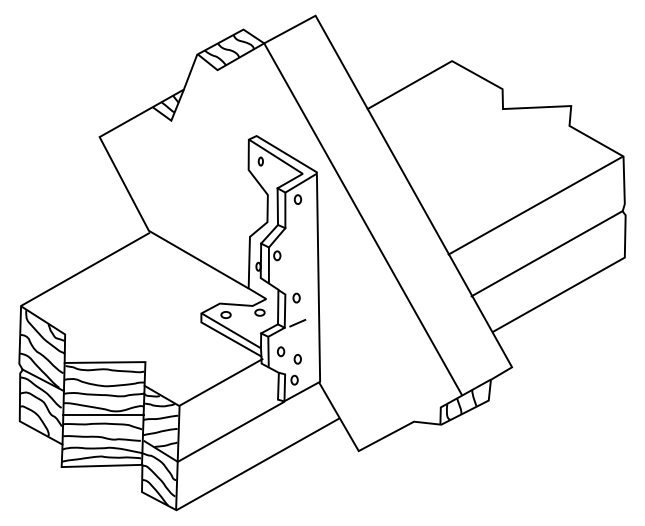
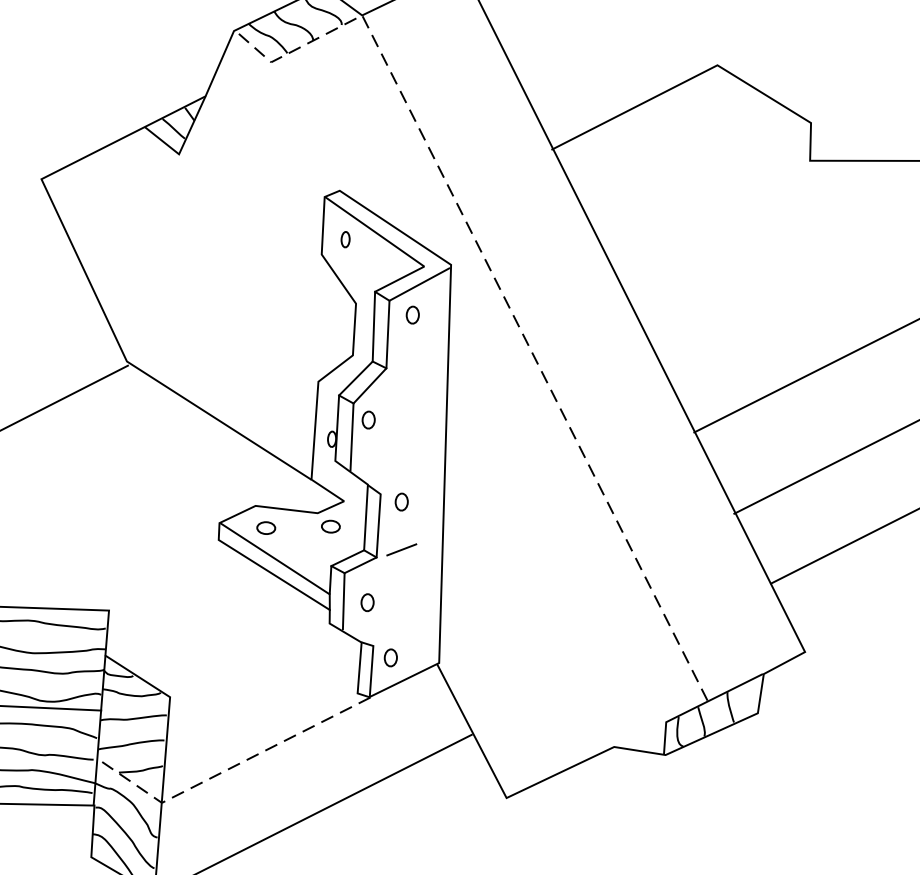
line: (343, 183) -> (500, 288), solid -> dashed
part: (297, 359) -> (398, 618), removed
line: (220, 382) -> (249, 655), removed
line: (212, 442) -> (229, 769), solid -> dashed

